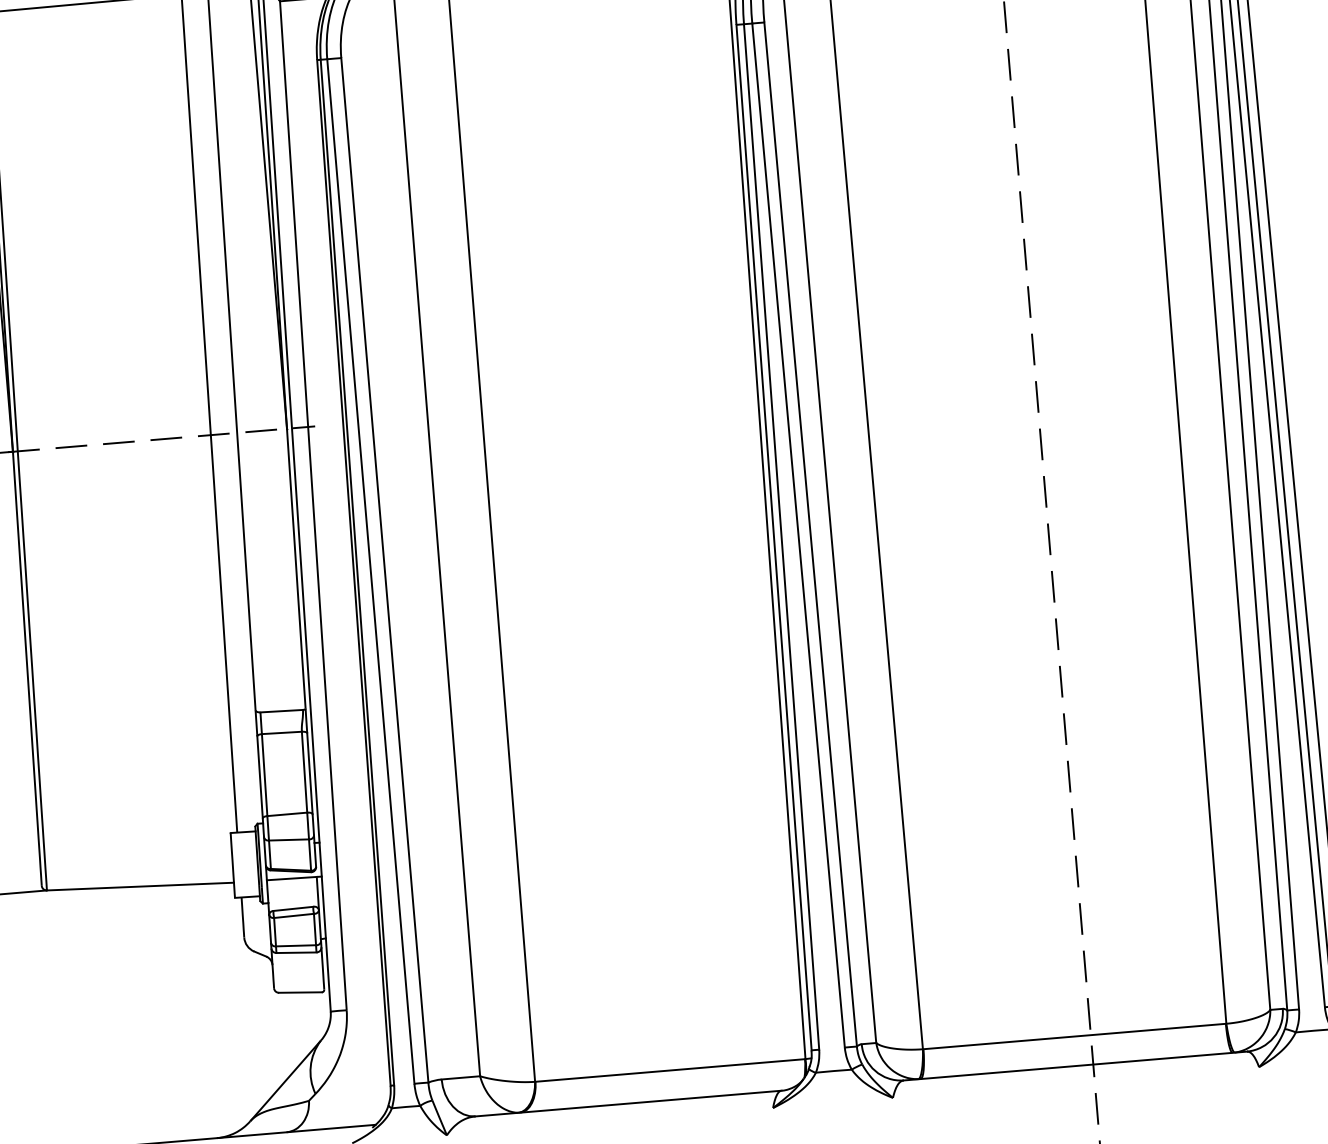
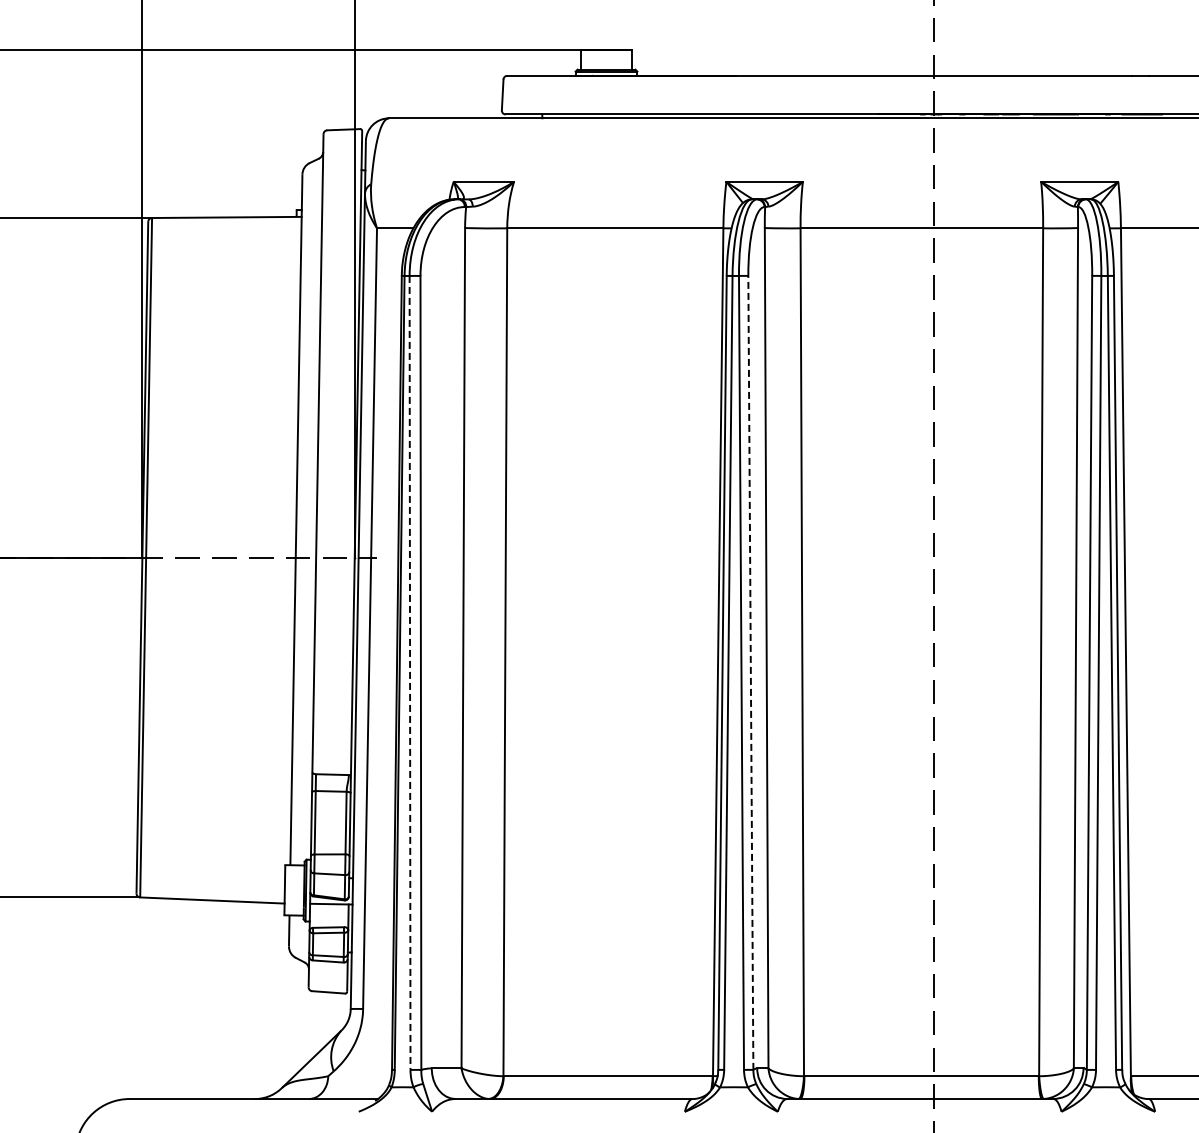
line: (810, 534) -> (750, 672), solid -> dashed
line: (371, 570) -> (410, 672), solid -> dashed

